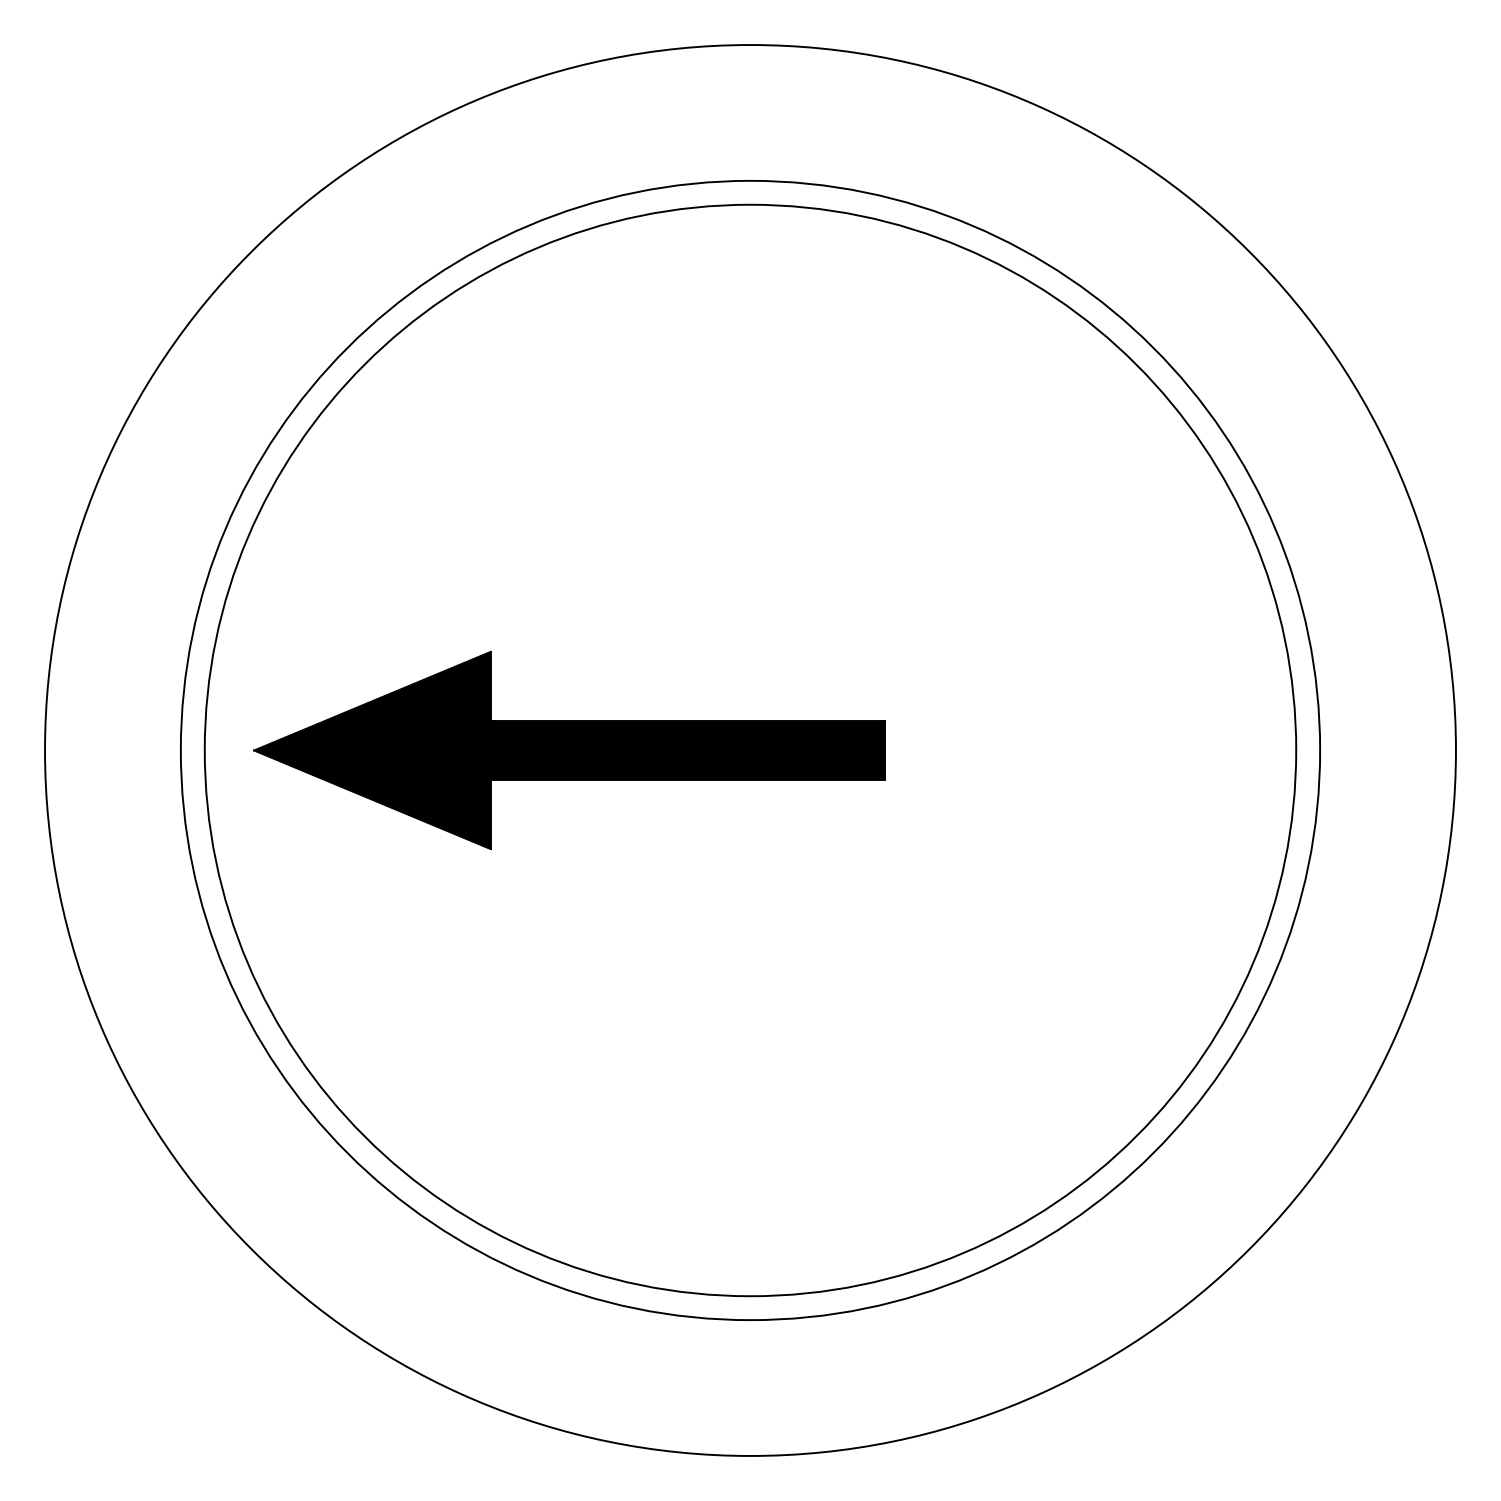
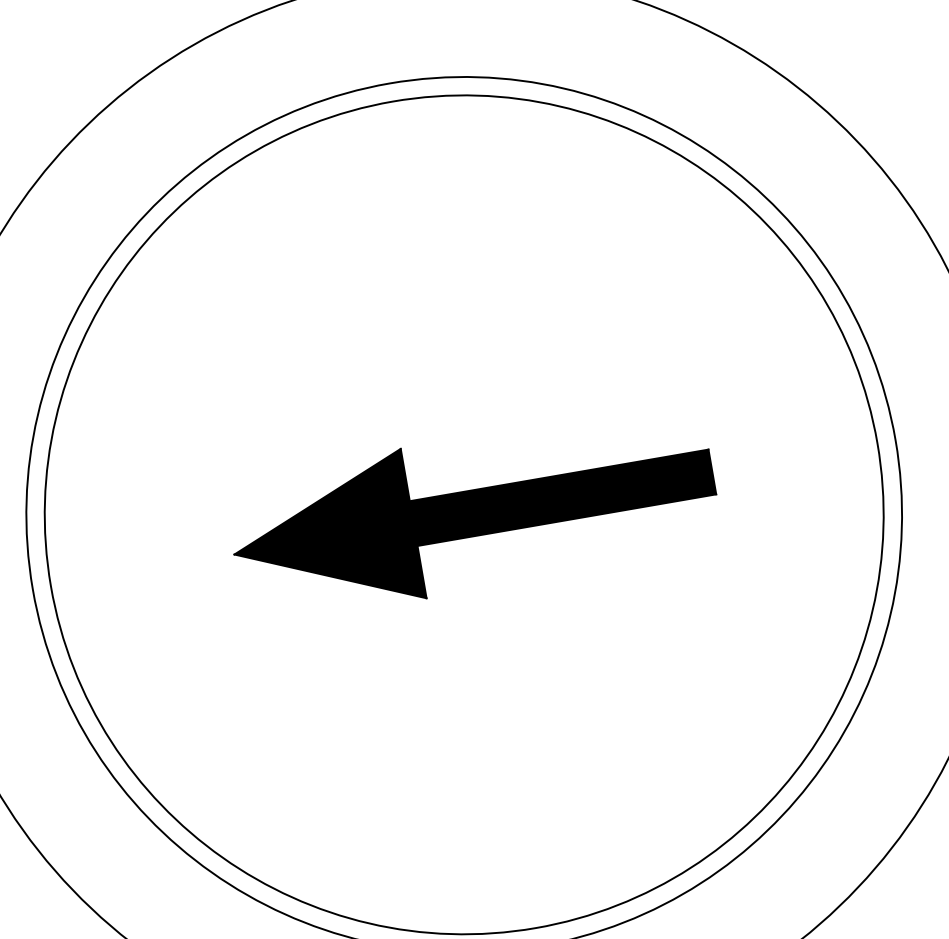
part: (569, 750) -> (473, 513), moved

